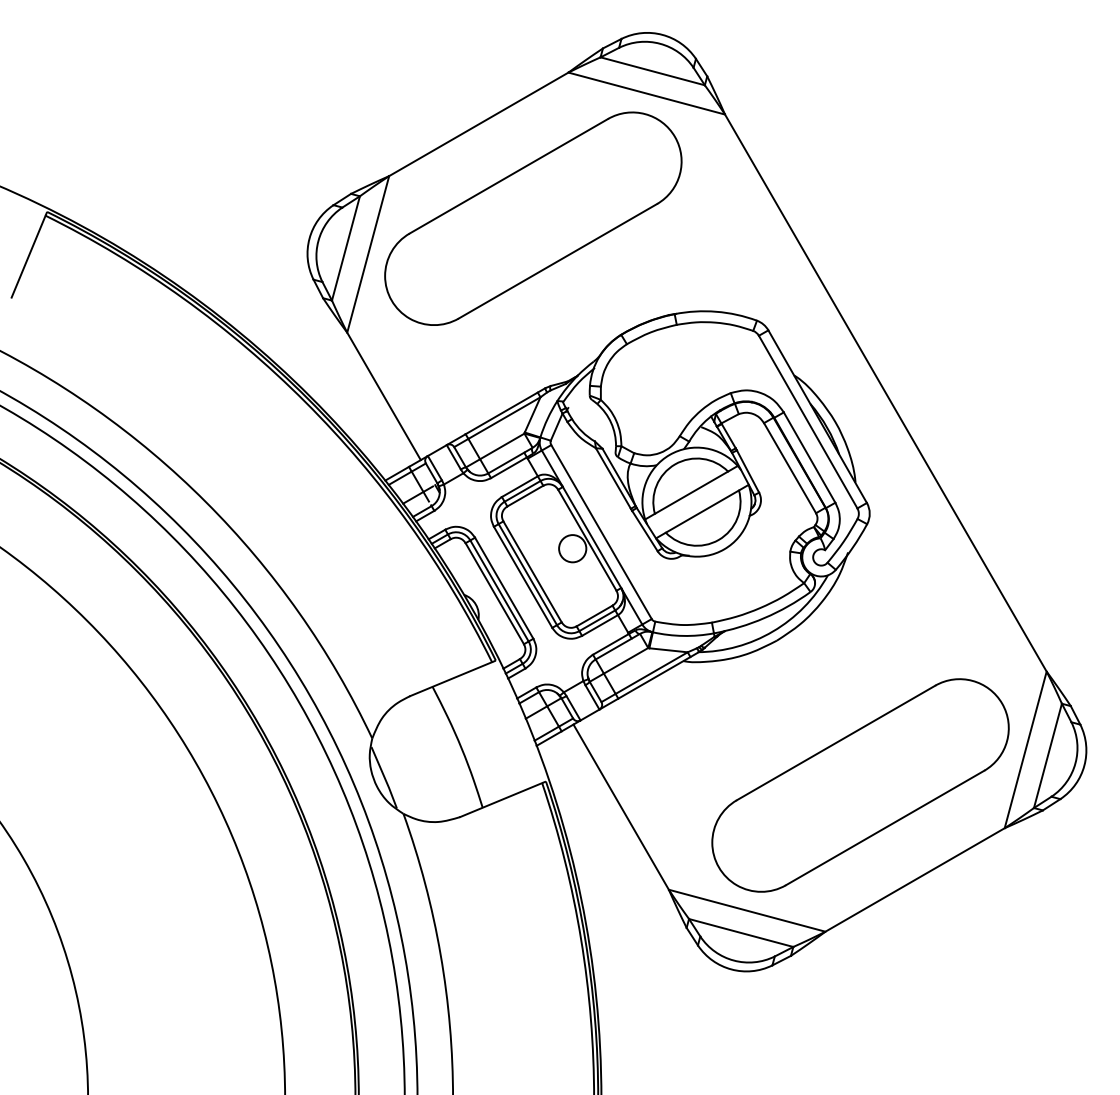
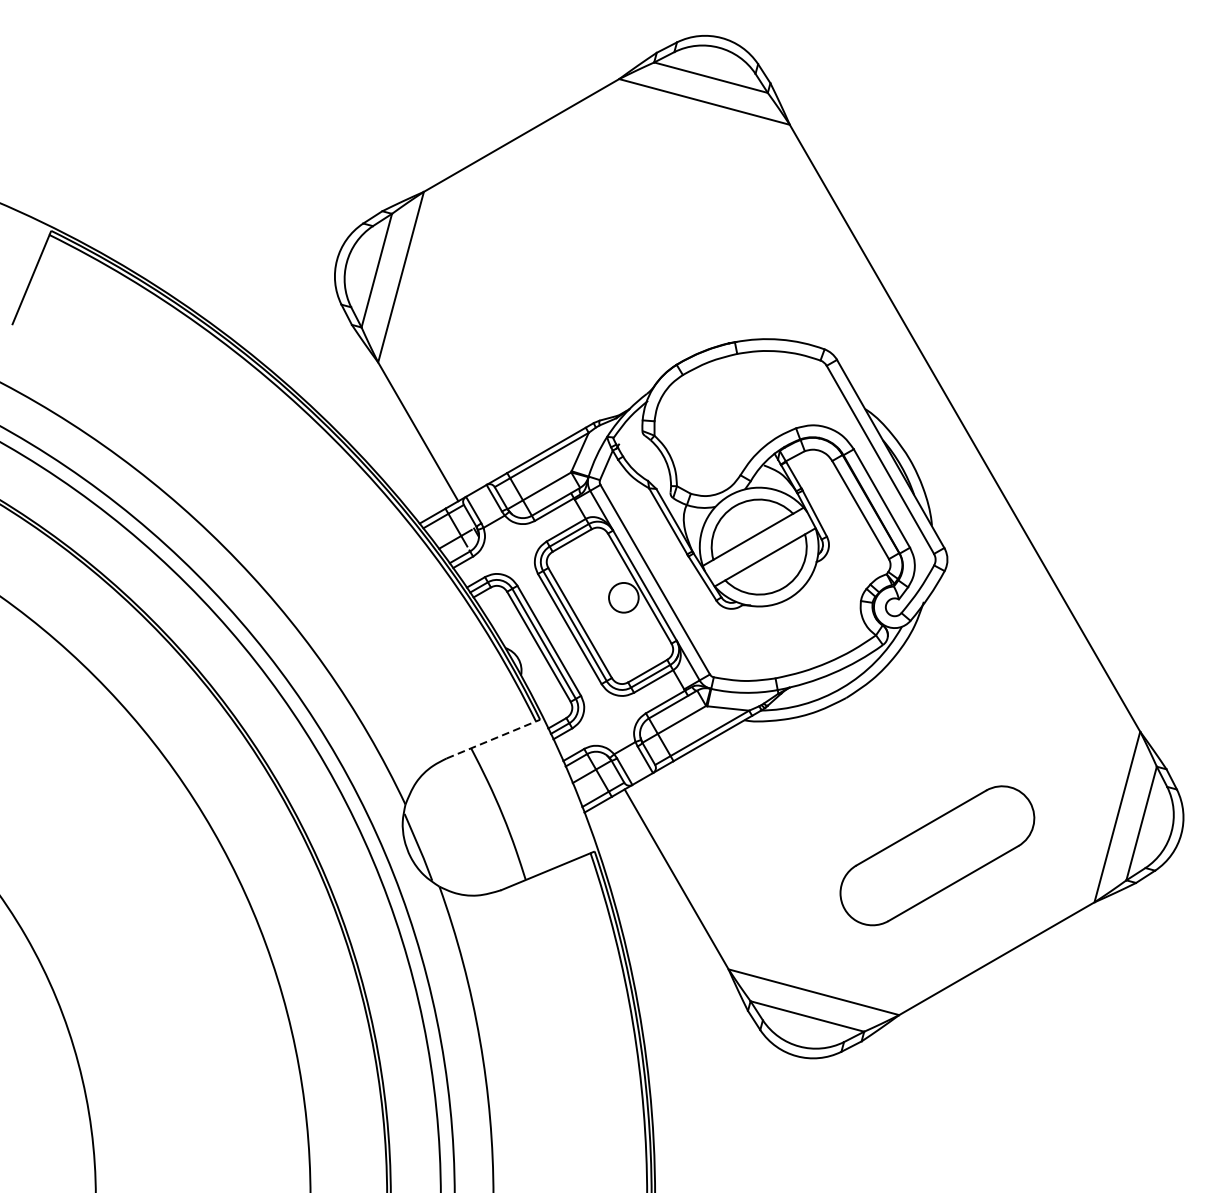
part: (533, 218) -> (581, 238), removed
line: (451, 678) -> (491, 739), solid -> dashed
part: (860, 785) -> (937, 855), size x0.6

